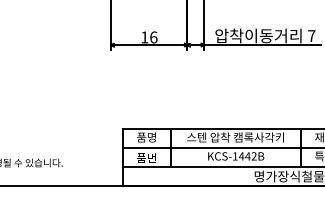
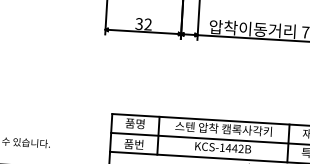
text: (149, 37) -> (143, 24), 16 -> 32

